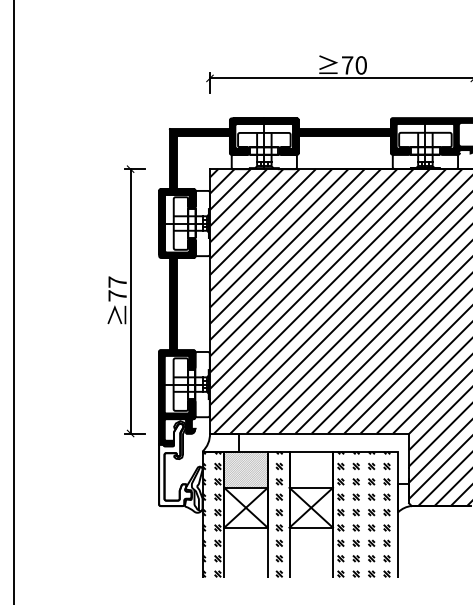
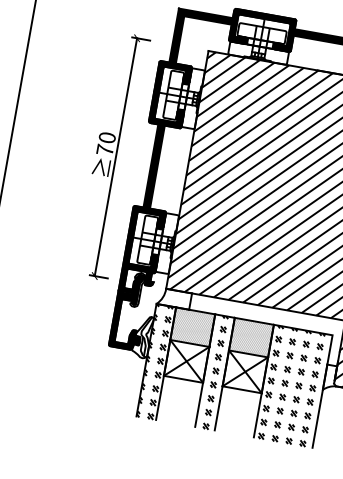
text: (117, 281) -> (107, 137), 77 -> 70
fill: (175, 464) -> (130, 311), added
hatch: (310, 469) -> (250, 337), added

